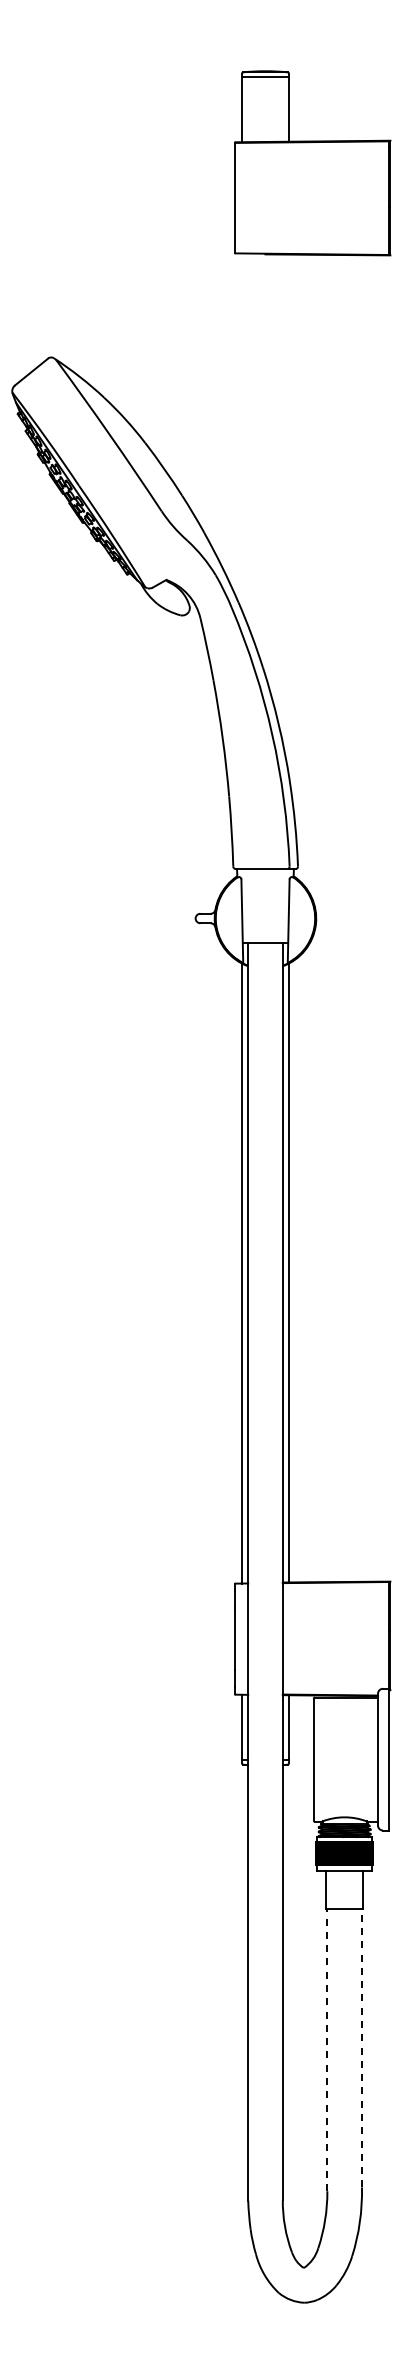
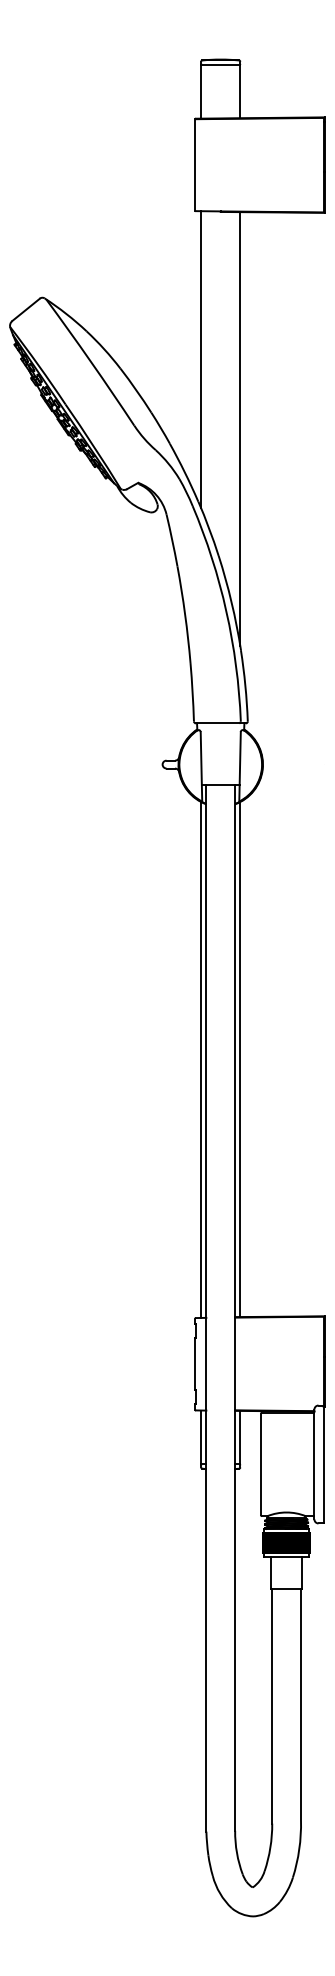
line: (241, 431) -> (200, 359), added
line: (288, 515) -> (239, 429), added
line: (361, 2047) -> (300, 1704), dashed -> solid
line: (327, 2050) -> (272, 1706), dashed -> solid

